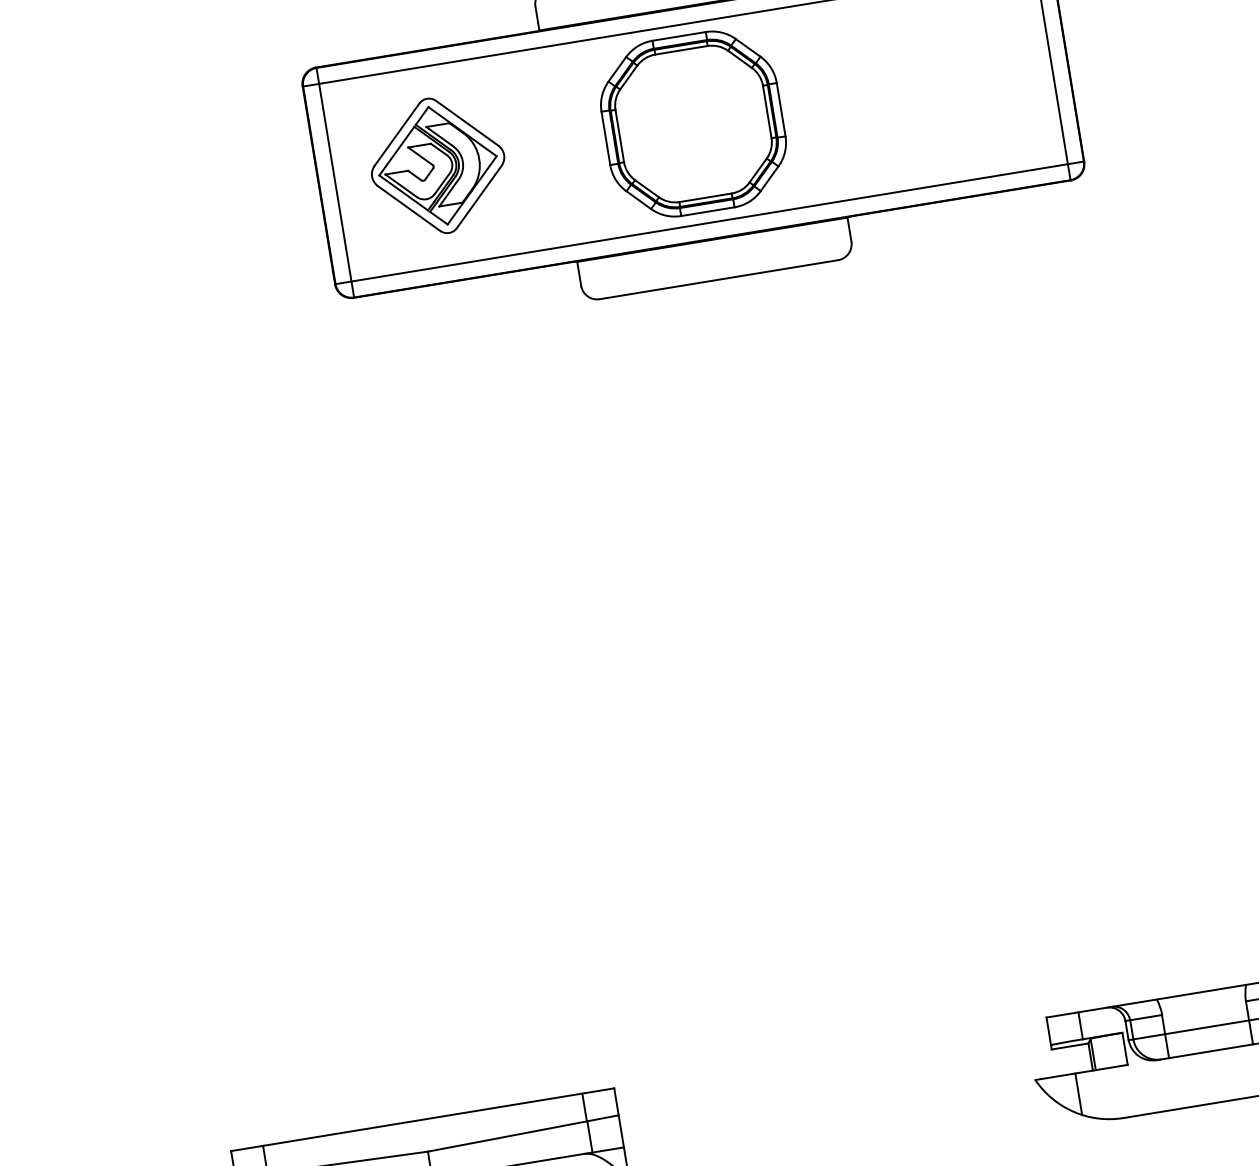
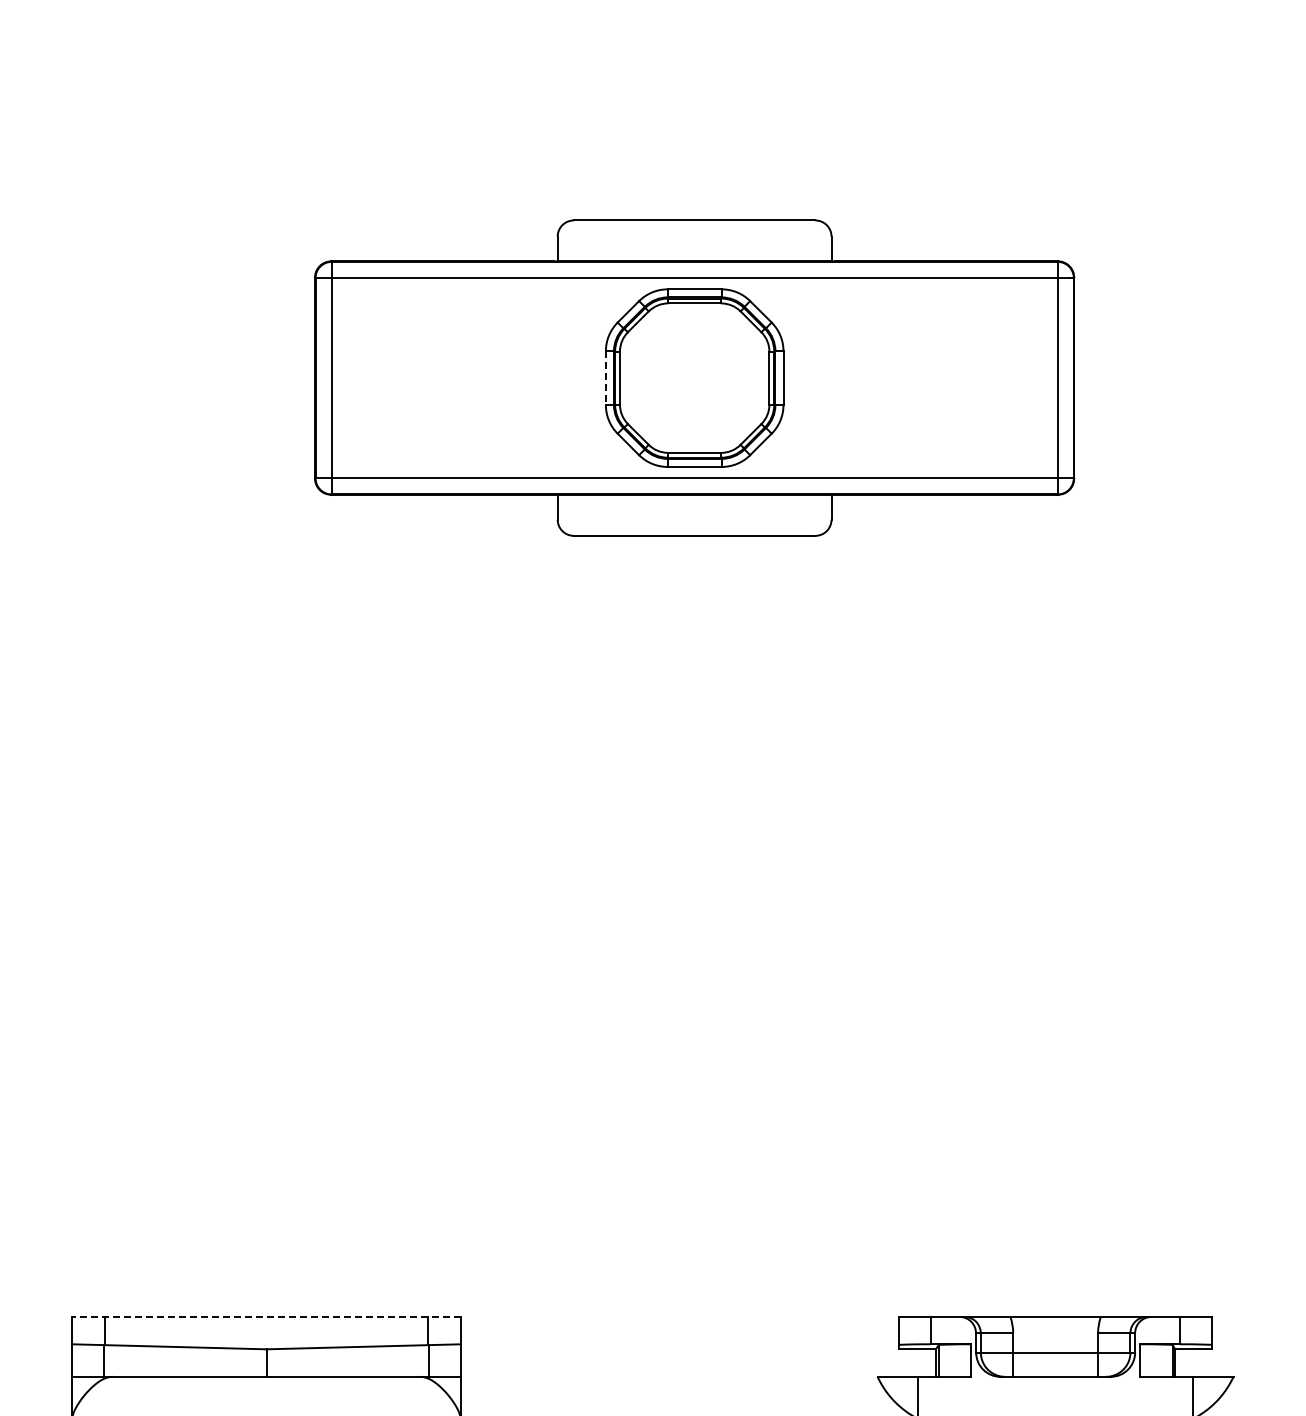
line: (605, 138) -> (605, 378), solid -> dashed
part: (437, 165) -> (435, 377), removed
line: (422, 1119) -> (266, 1316), solid -> dashed

